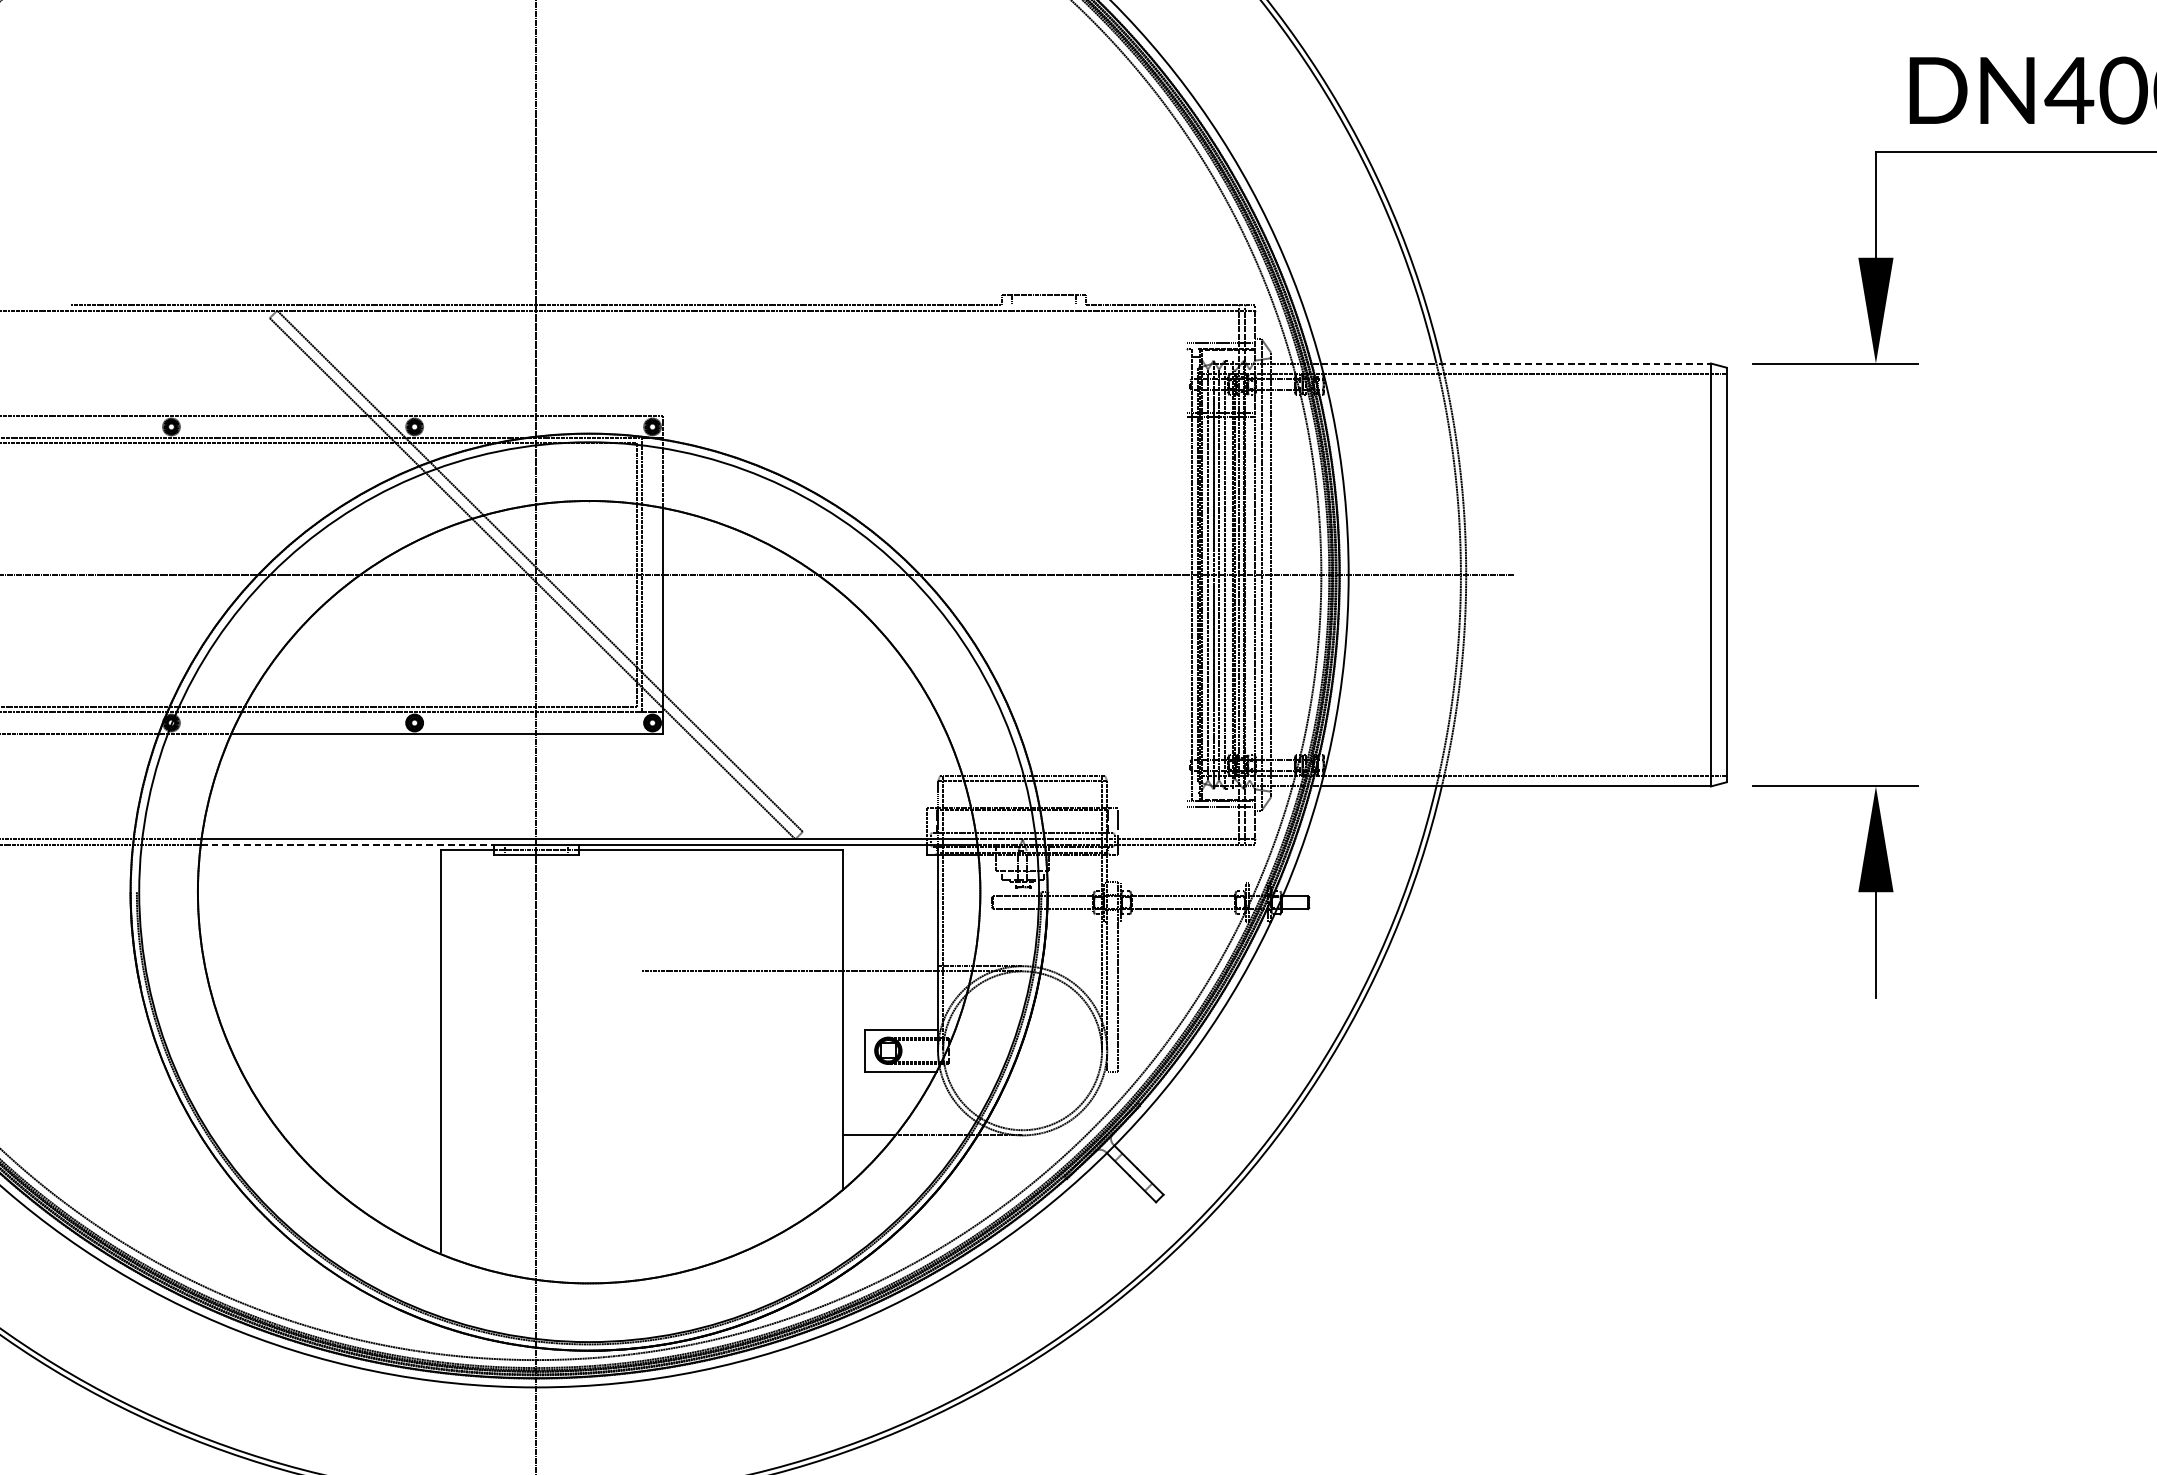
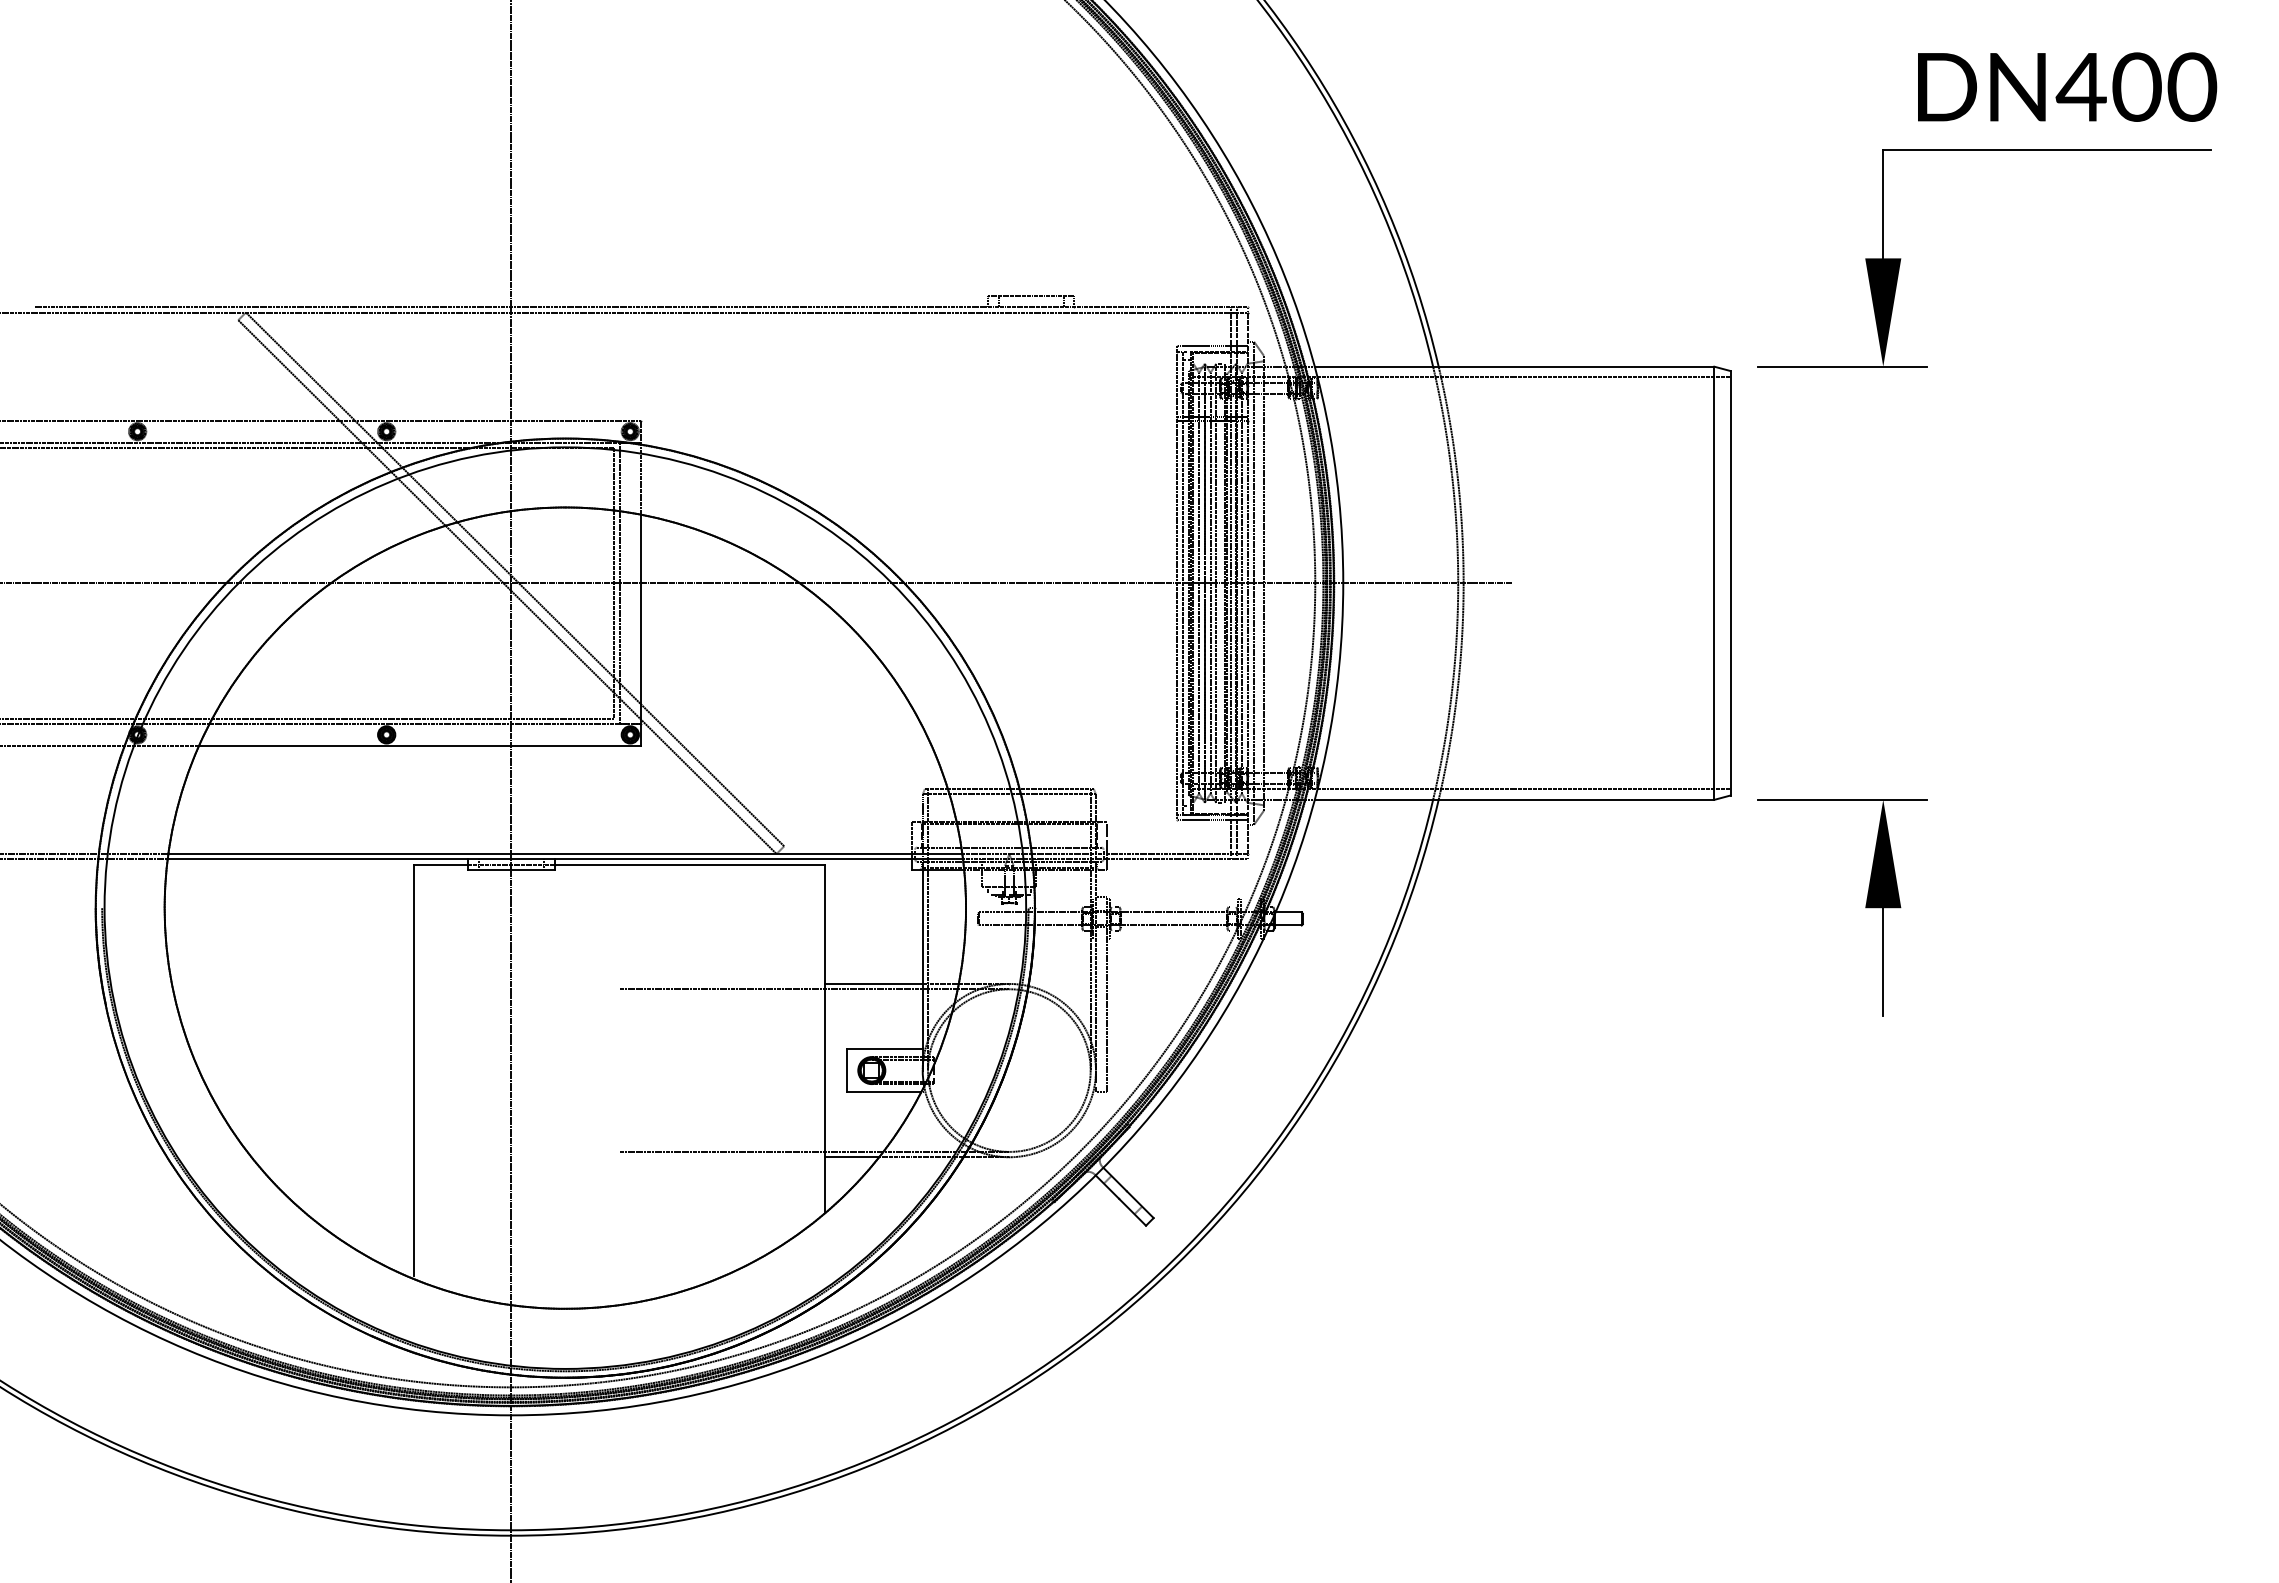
line: (1043, 305) -> (1030, 307), added
line: (1515, 363) -> (1514, 366), dashed -> solid
line: (1249, 574) -> (1241, 582), added
line: (1186, 575) -> (1177, 583), added
line: (348, 844) -> (318, 859), dashed -> solid
line: (889, 965) -> (873, 983), added
line: (832, 1129) -> (814, 1151), added

